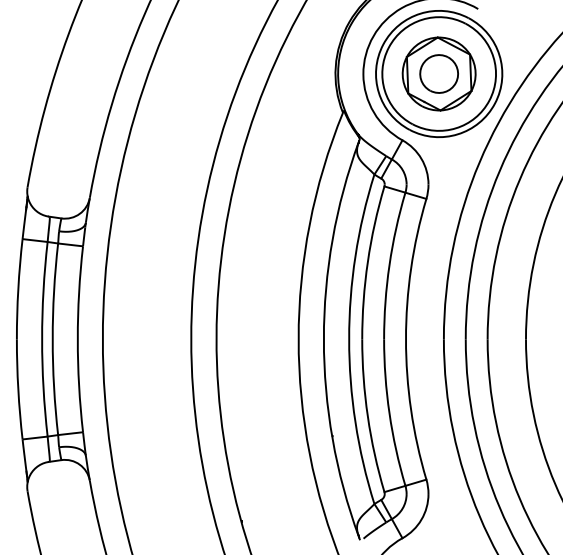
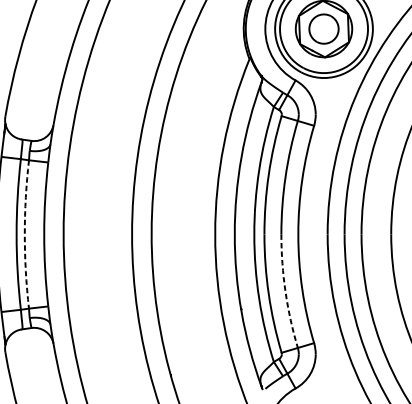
arc: (52, 339) -> (24, 234), solid -> dashed
arc: (389, 413) -> (285, 291), solid -> dashed

